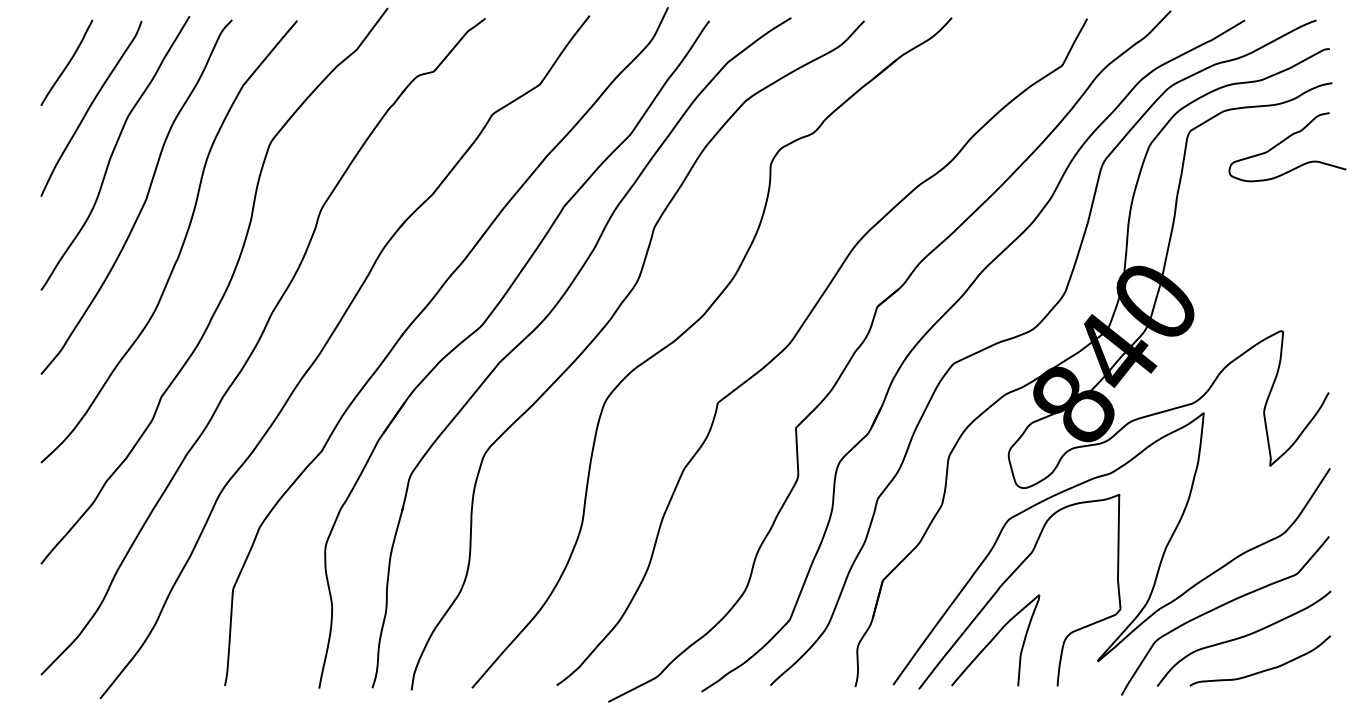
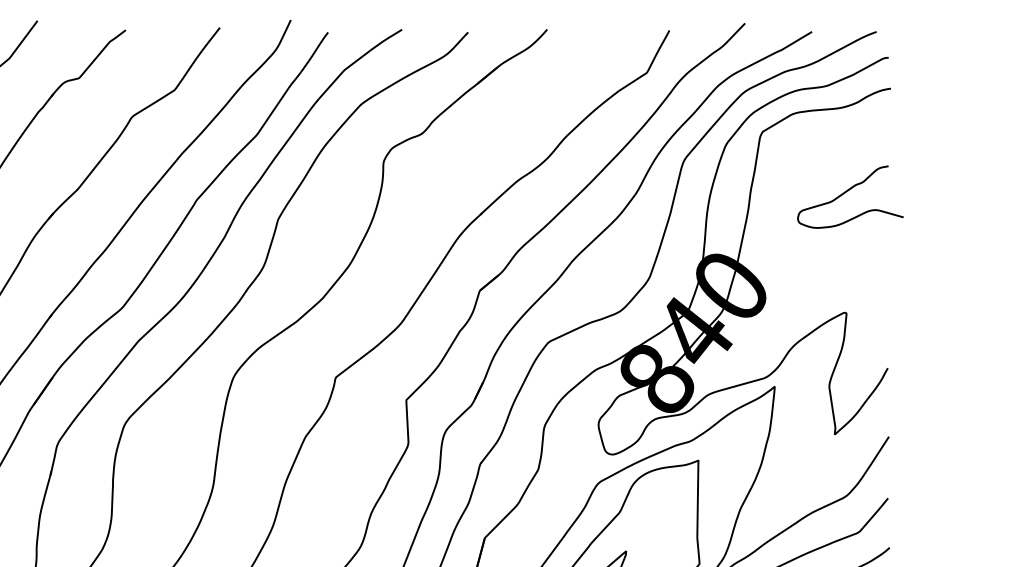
curve: (1284, 141) -> (847, 191), moved

